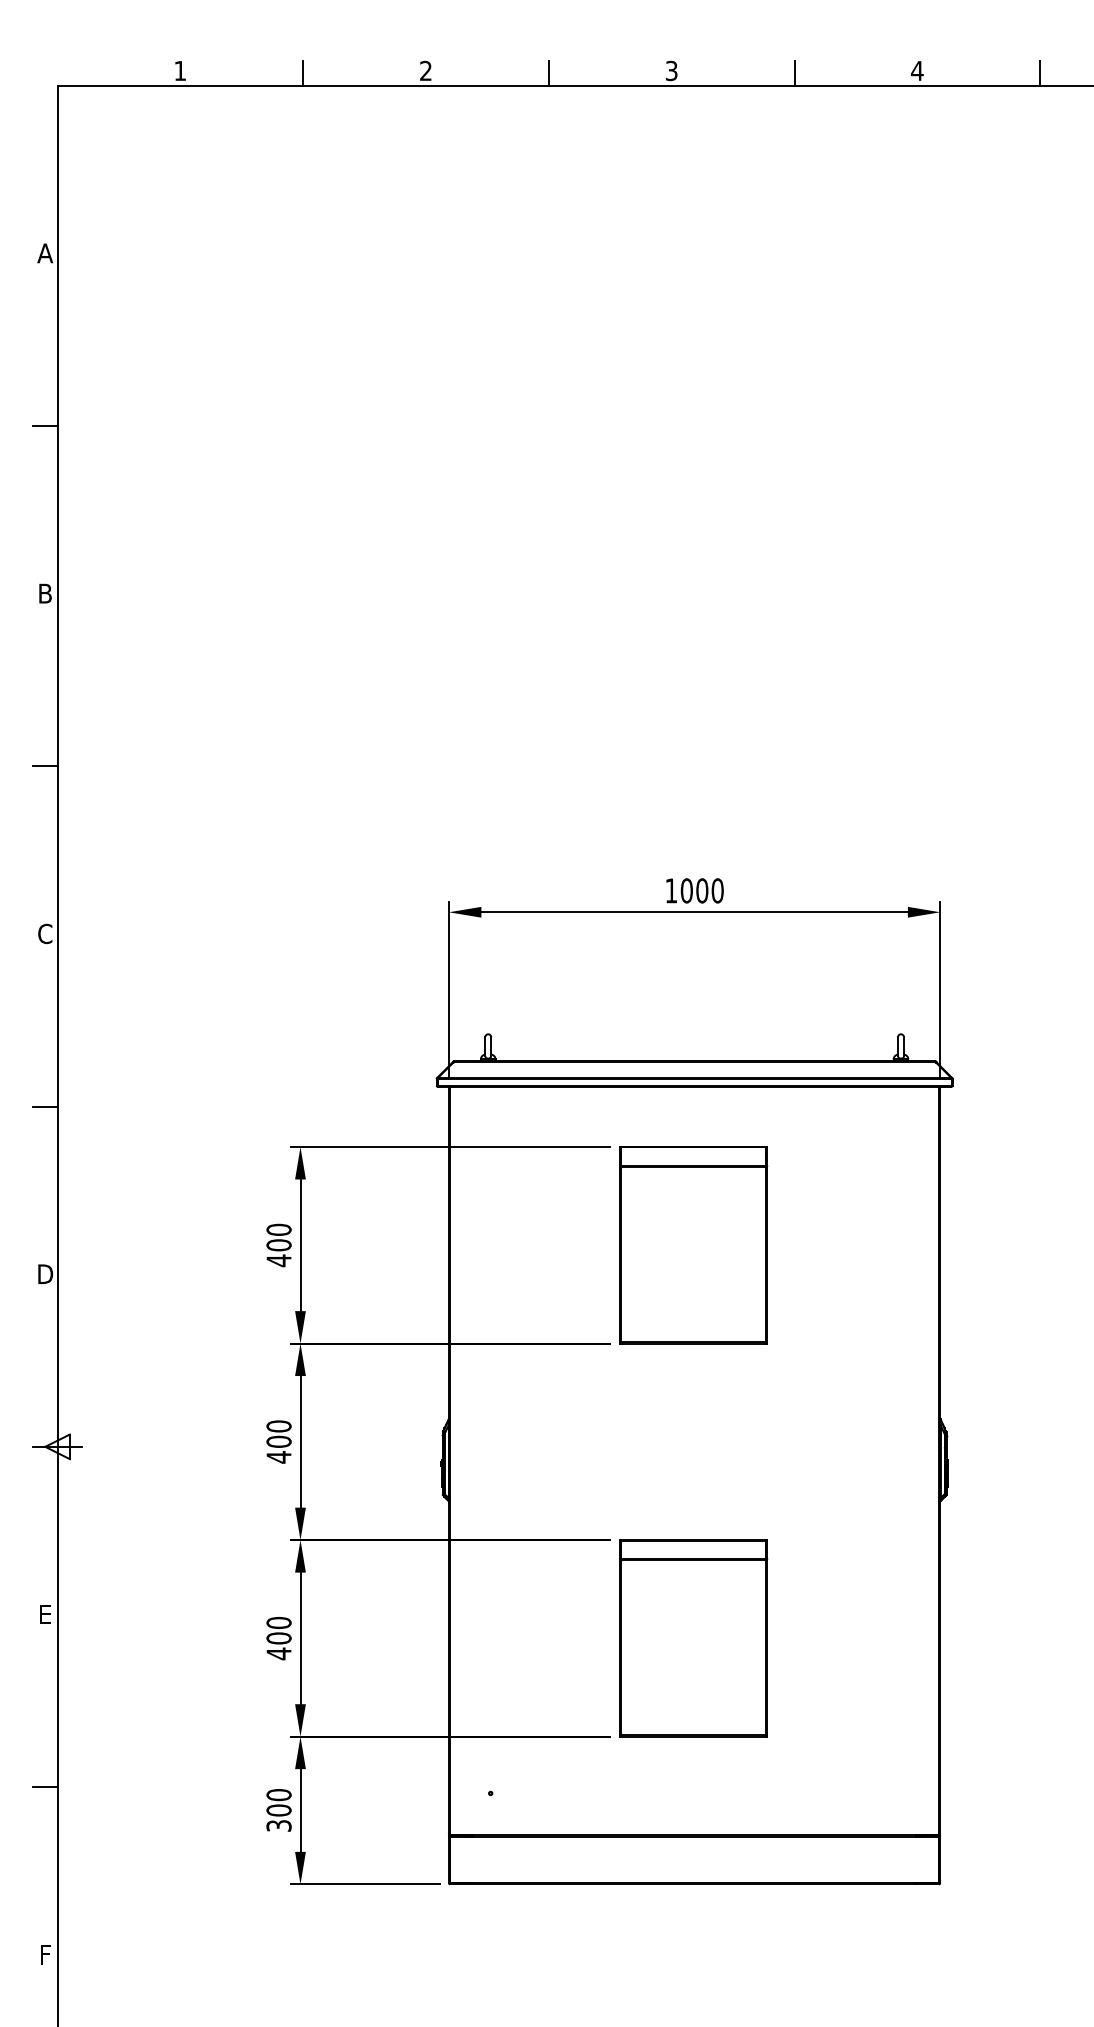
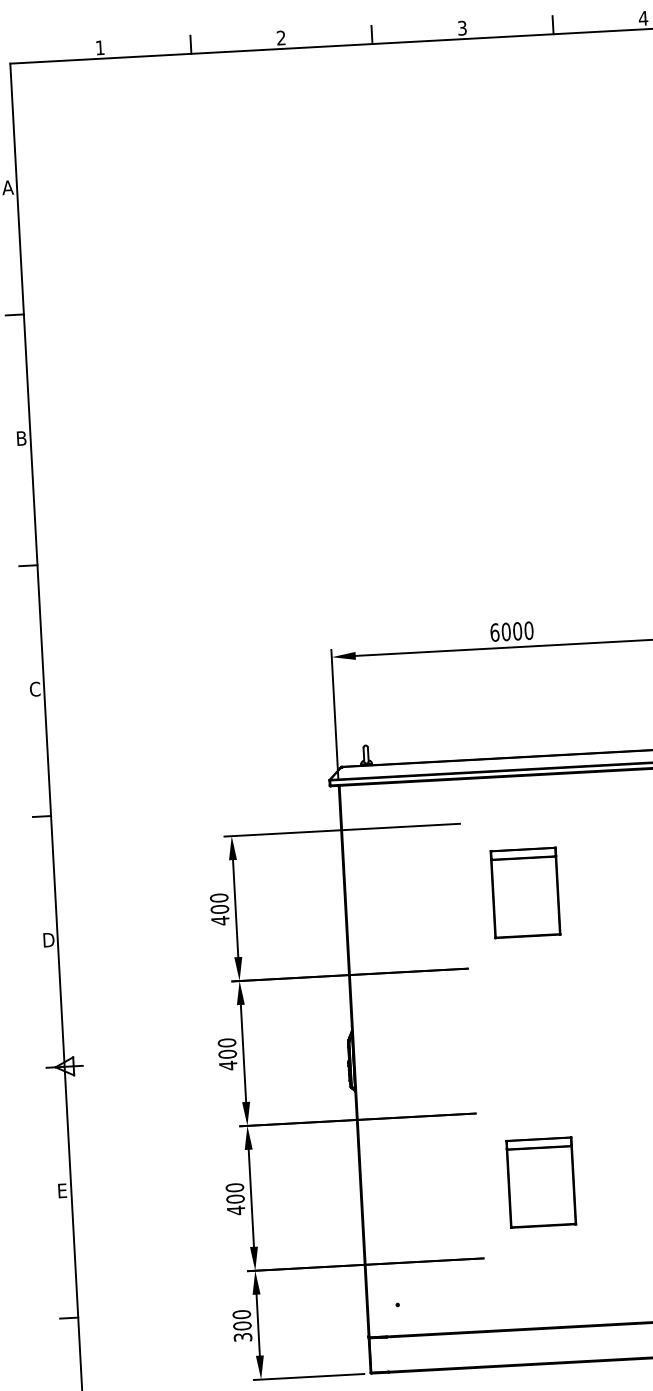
text: (671, 890) -> (494, 632), 1000 -> 6000
part: (693, 1245) -> (525, 893), size x0.6
part: (693, 1638) -> (541, 1182), size x0.6

